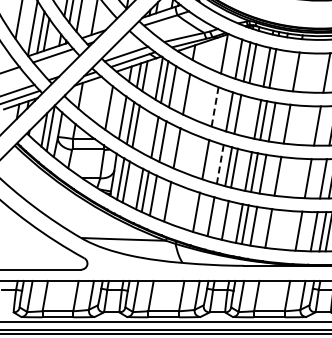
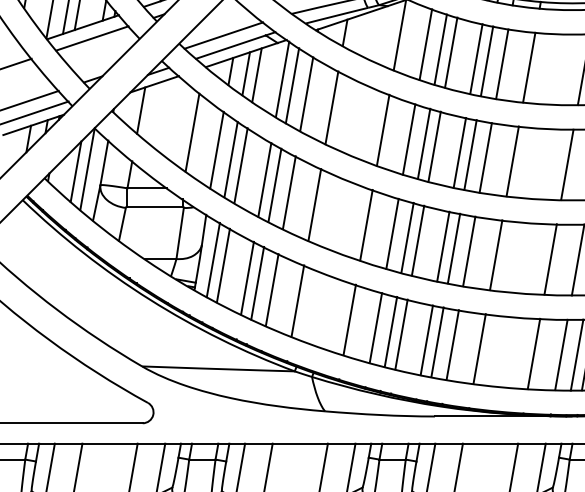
line: (280, 69) -> (500, 63), added
line: (215, 106) -> (383, 129), dashed -> solid
line: (243, 115) -> (434, 146), added
line: (148, 133) -> (263, 178), added
line: (220, 164) -> (392, 234), dashed -> solid
line: (219, 218) -> (391, 331), added

